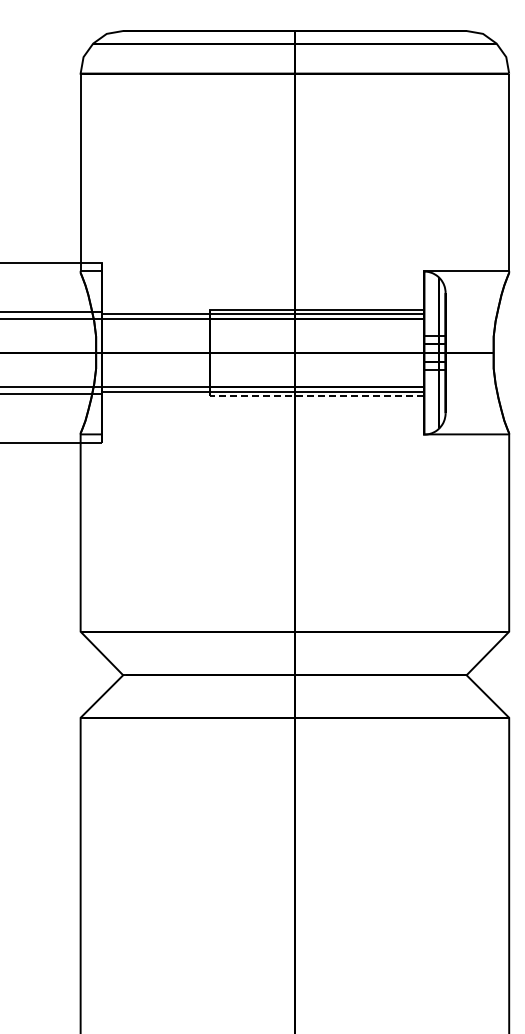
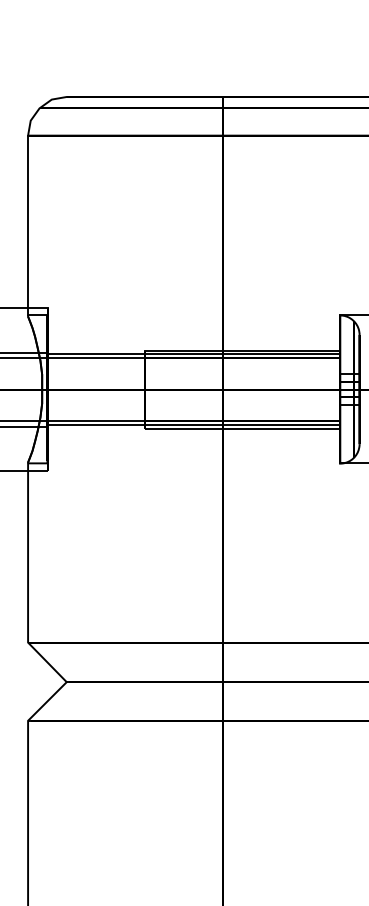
line: (316, 396) -> (242, 428), dashed -> solid

